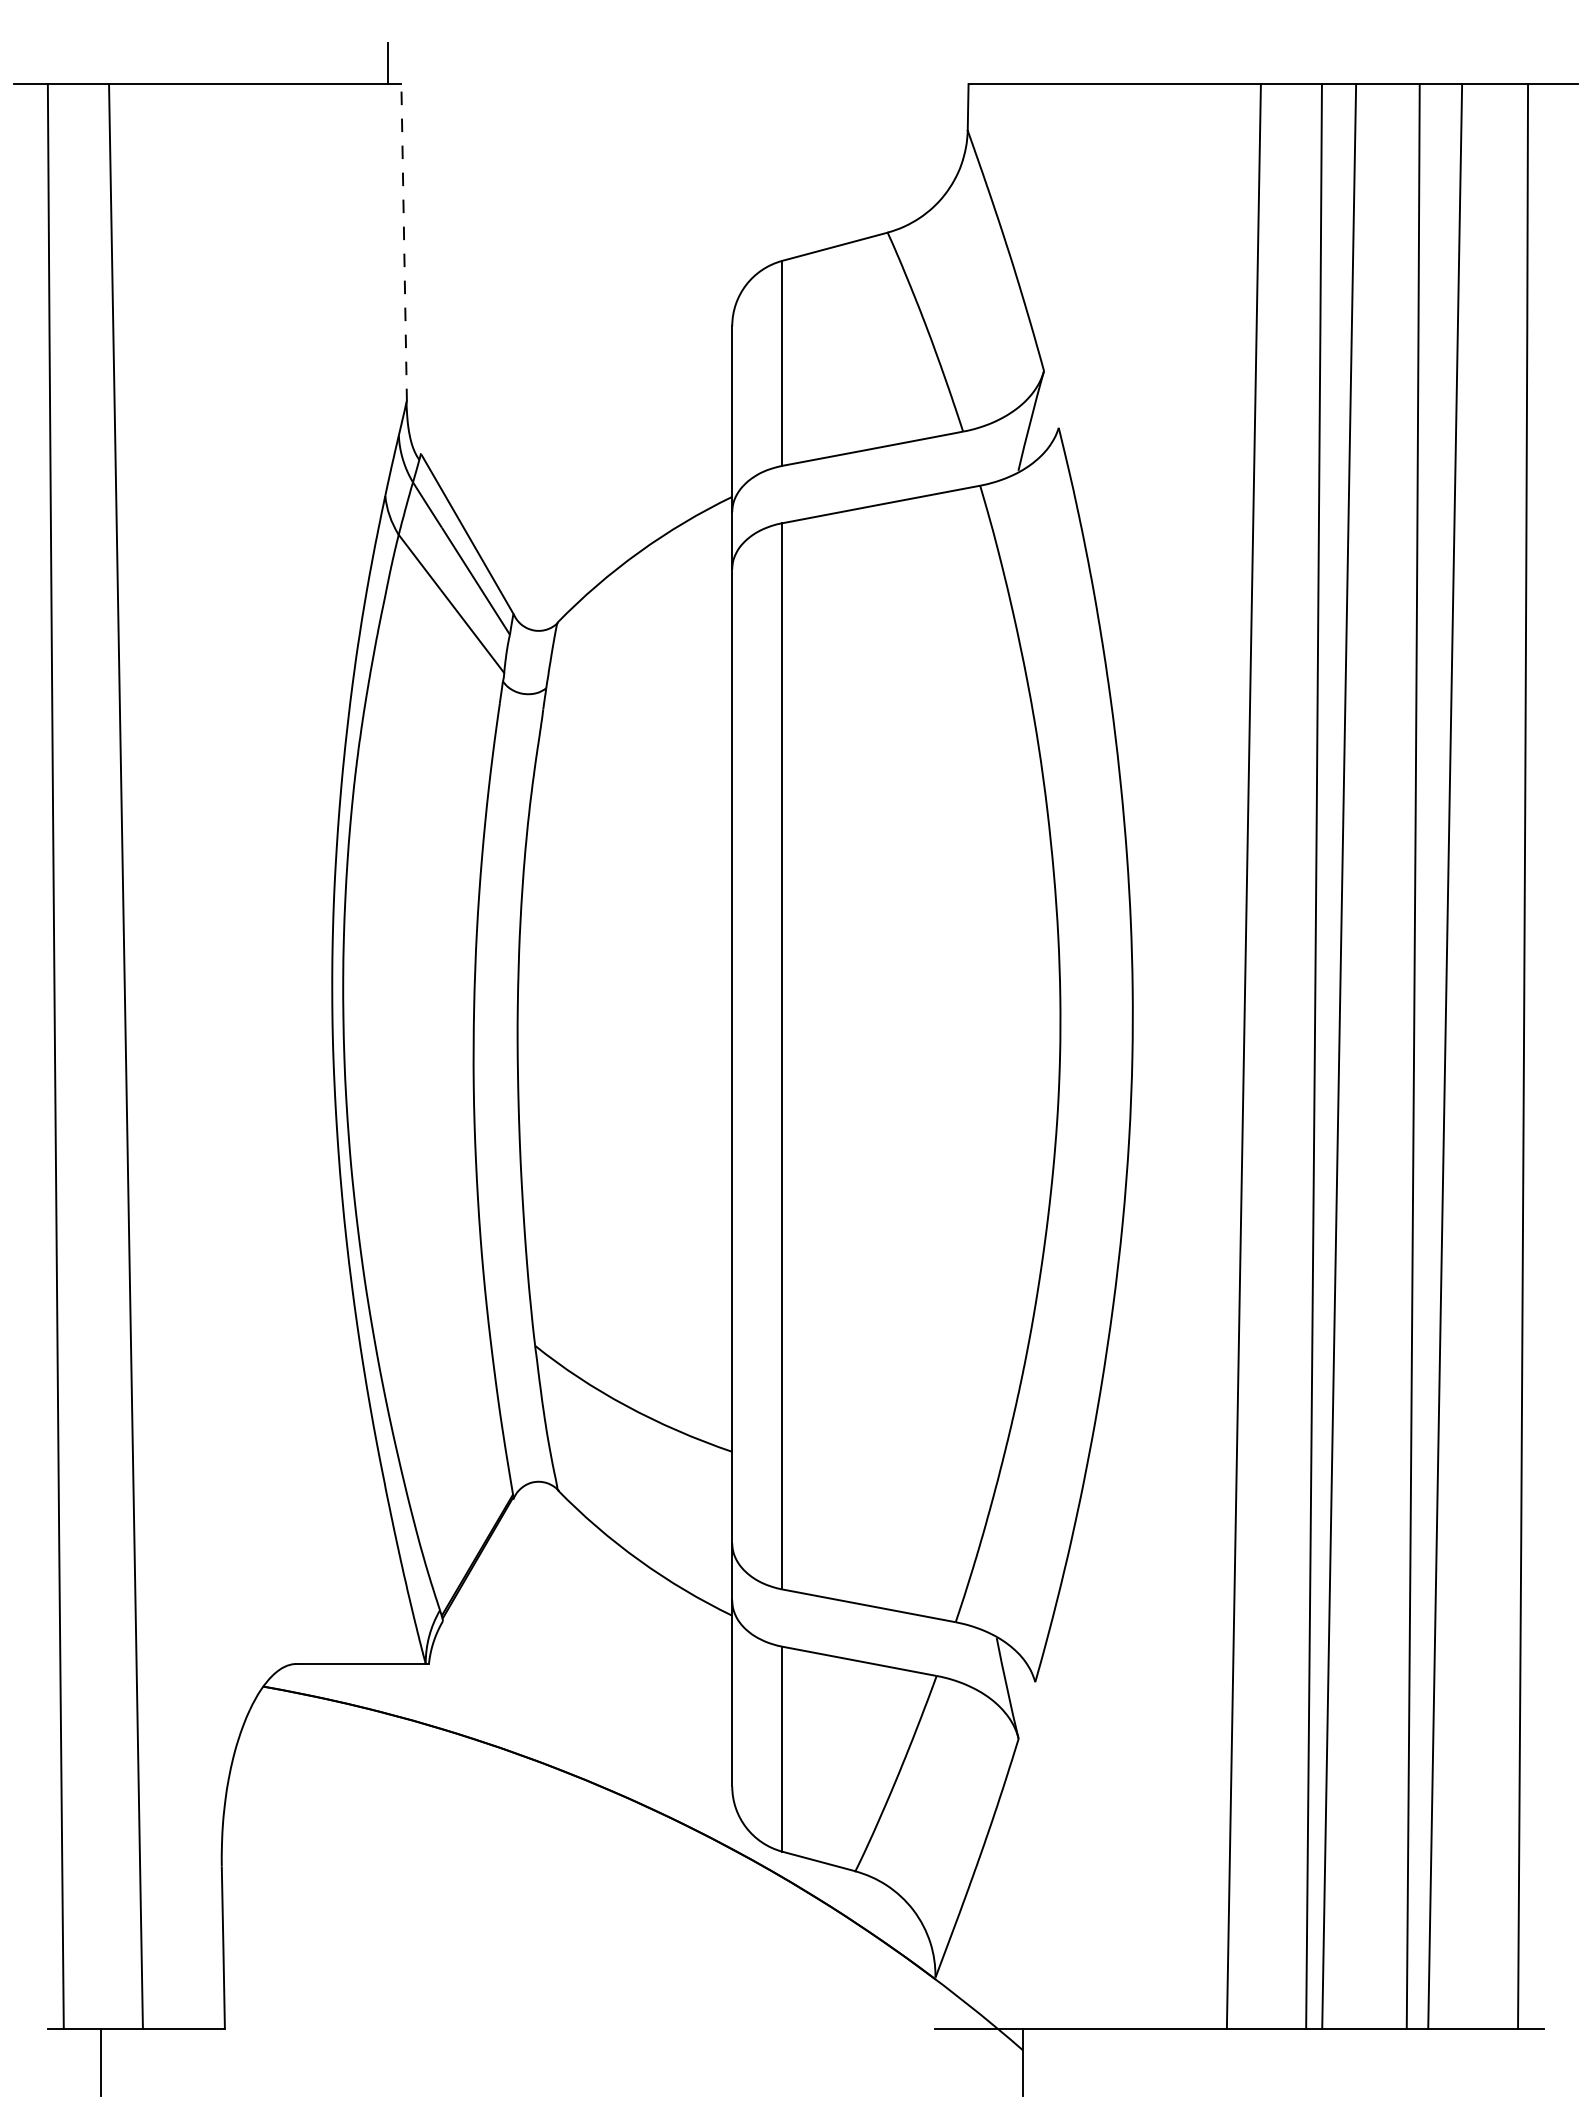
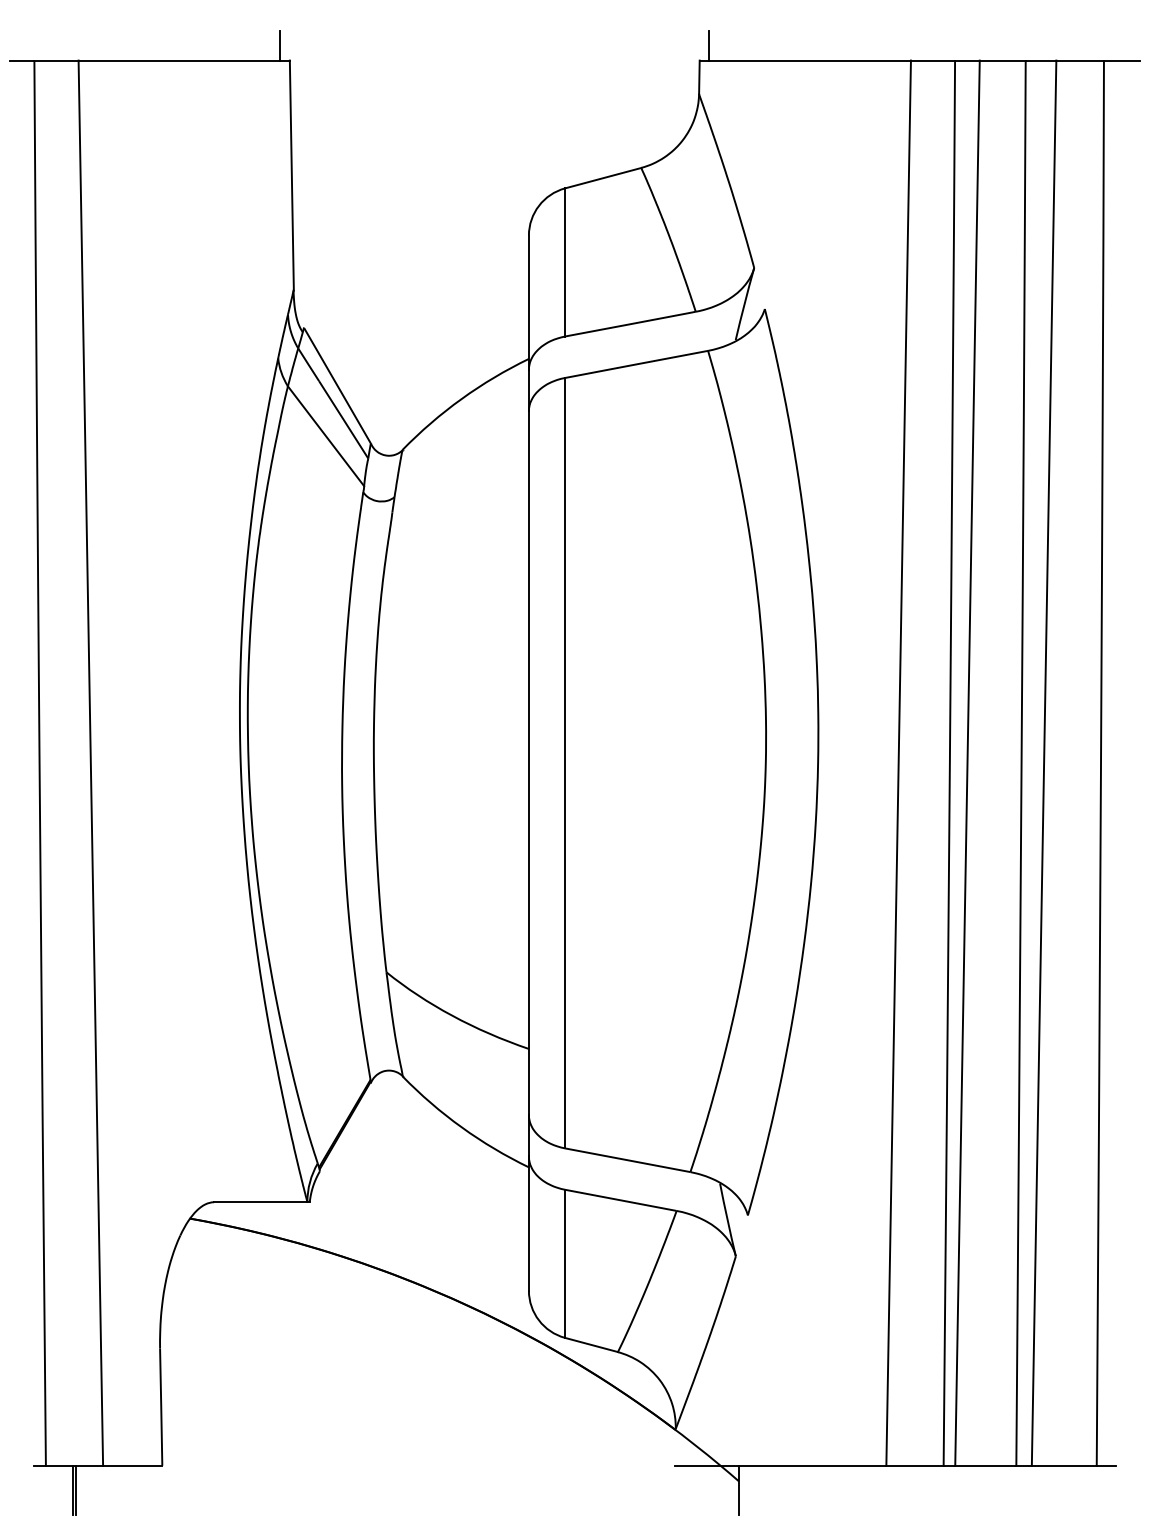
line: (982, 63) -> (709, 45), added
line: (404, 242) -> (292, 175), dashed -> solid
line: (105, 2062) -> (76, 1490), added

